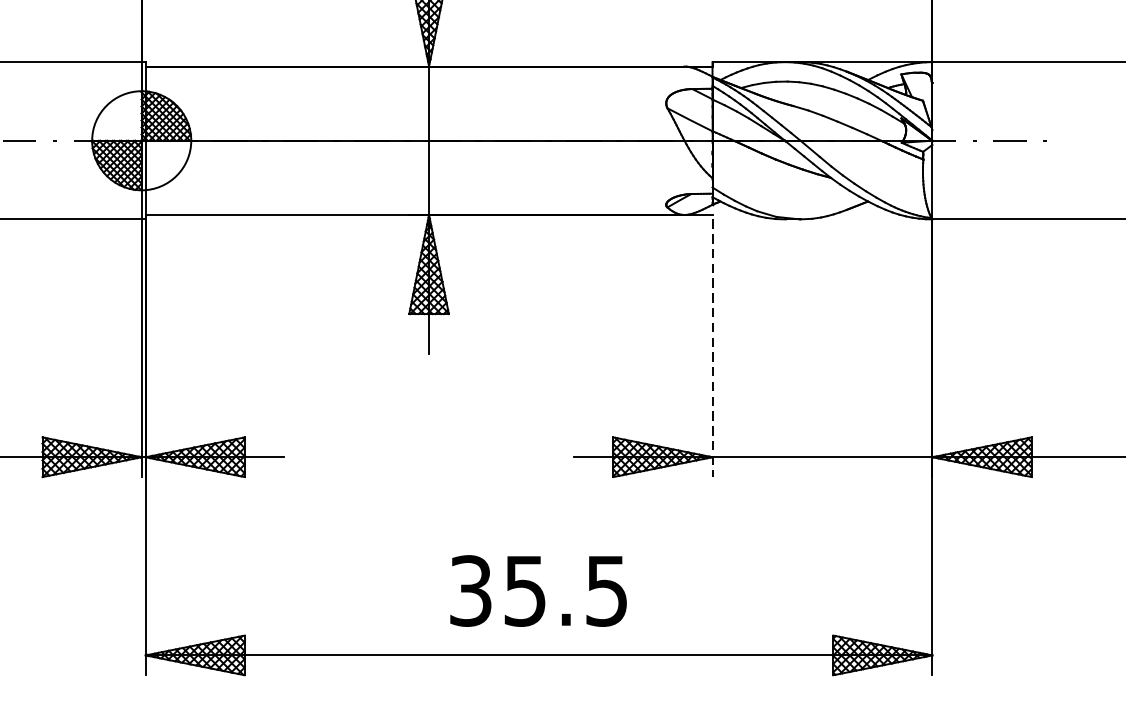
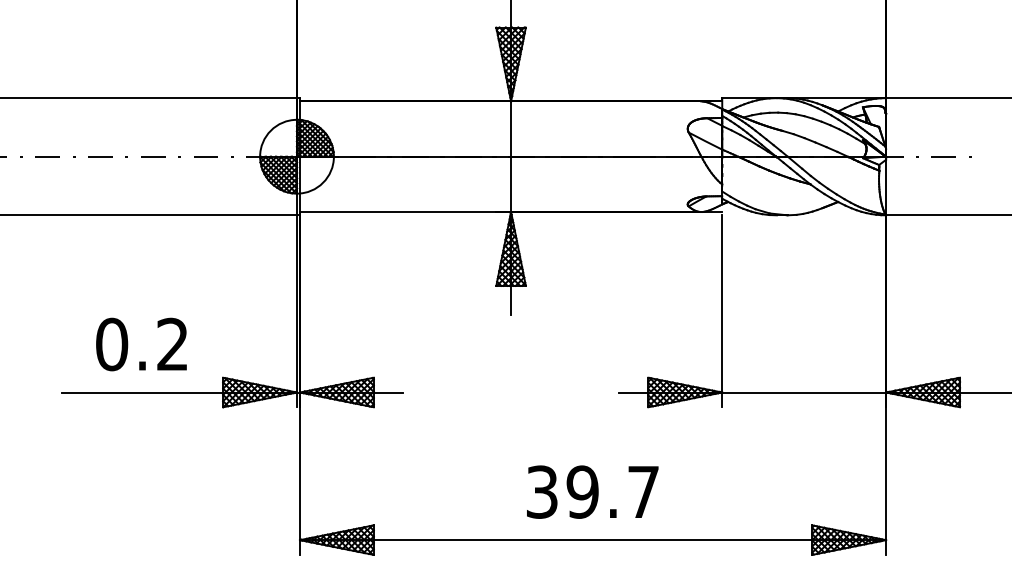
line: (712, 348) -> (722, 311), dashed -> solid
text: (565, 590) -> (612, 491), 35.5 -> 39.7

